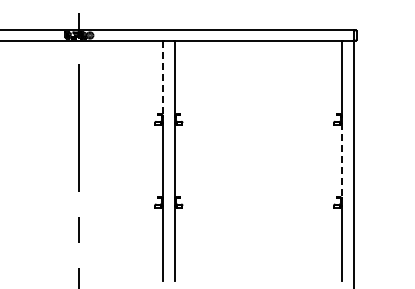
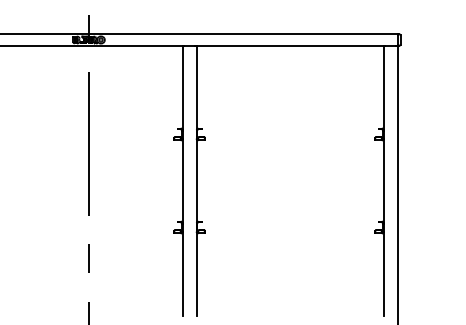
line: (162, 78) -> (182, 88), dashed -> solid
line: (341, 160) -> (383, 180), dashed -> solid

